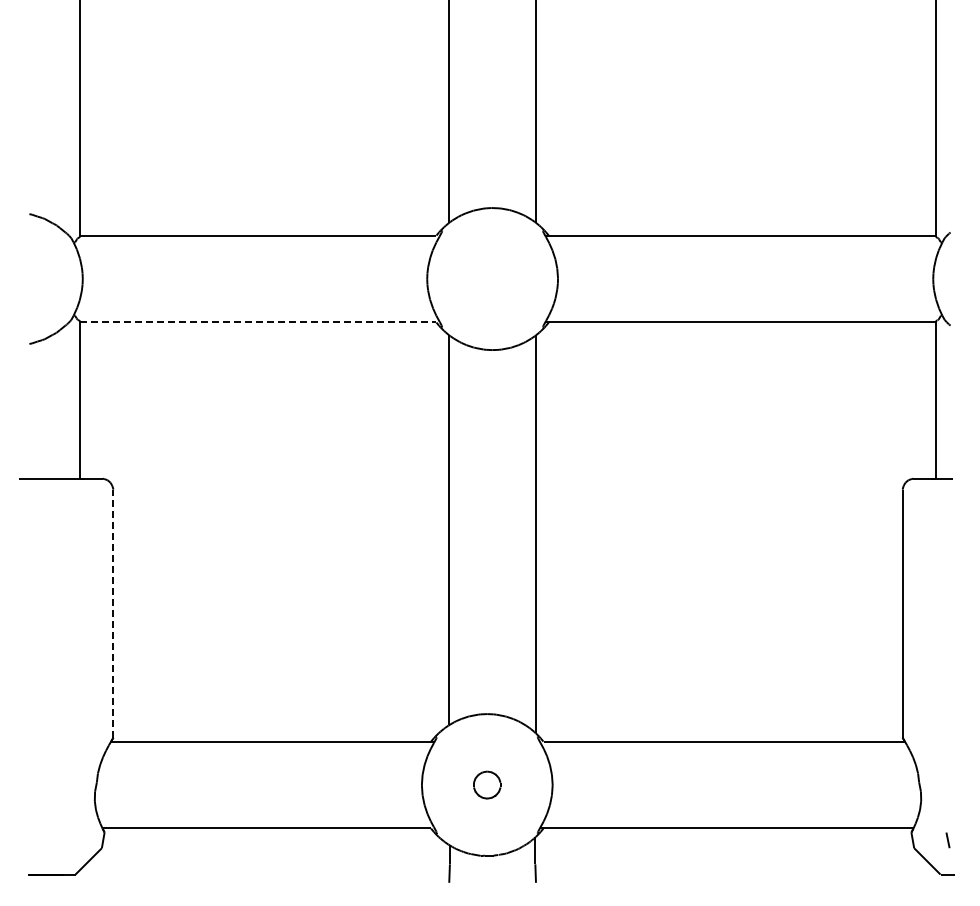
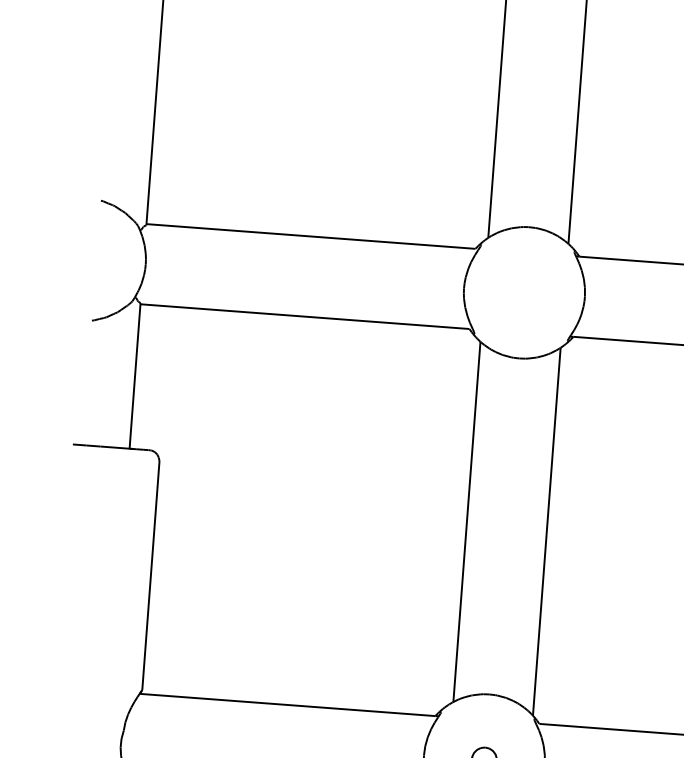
line: (258, 322) -> (305, 316), dashed -> solid
line: (113, 613) -> (150, 575), dashed -> solid

